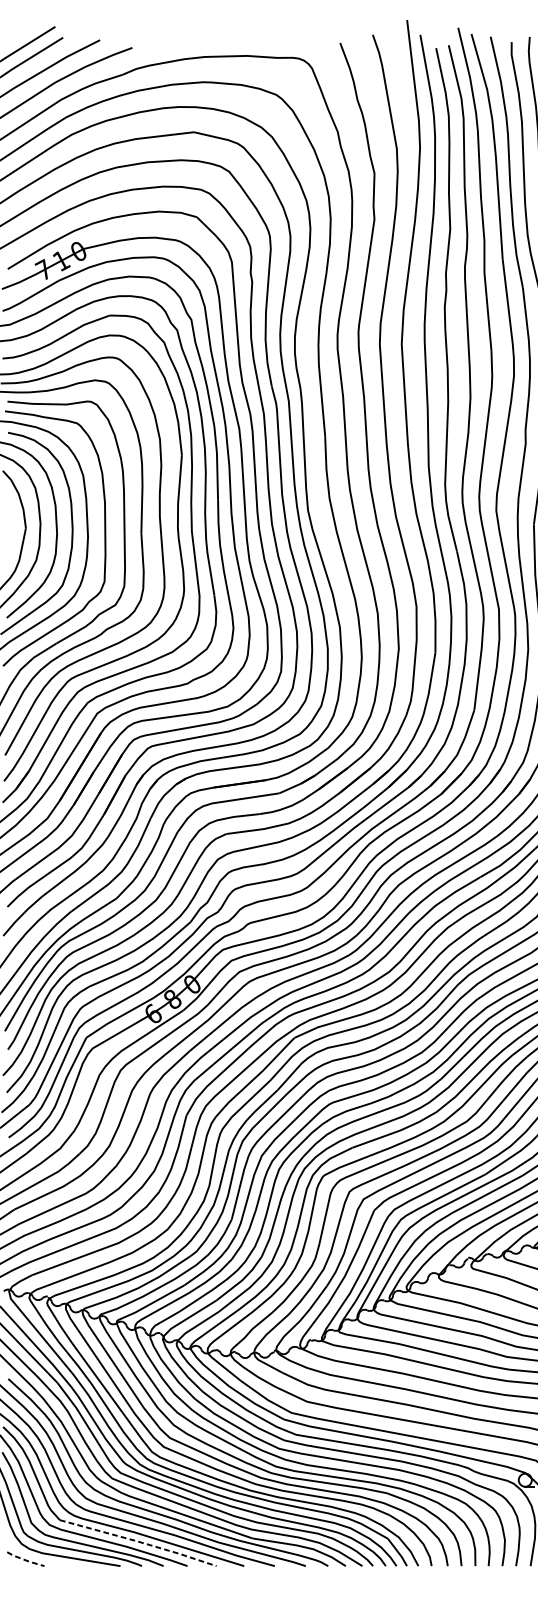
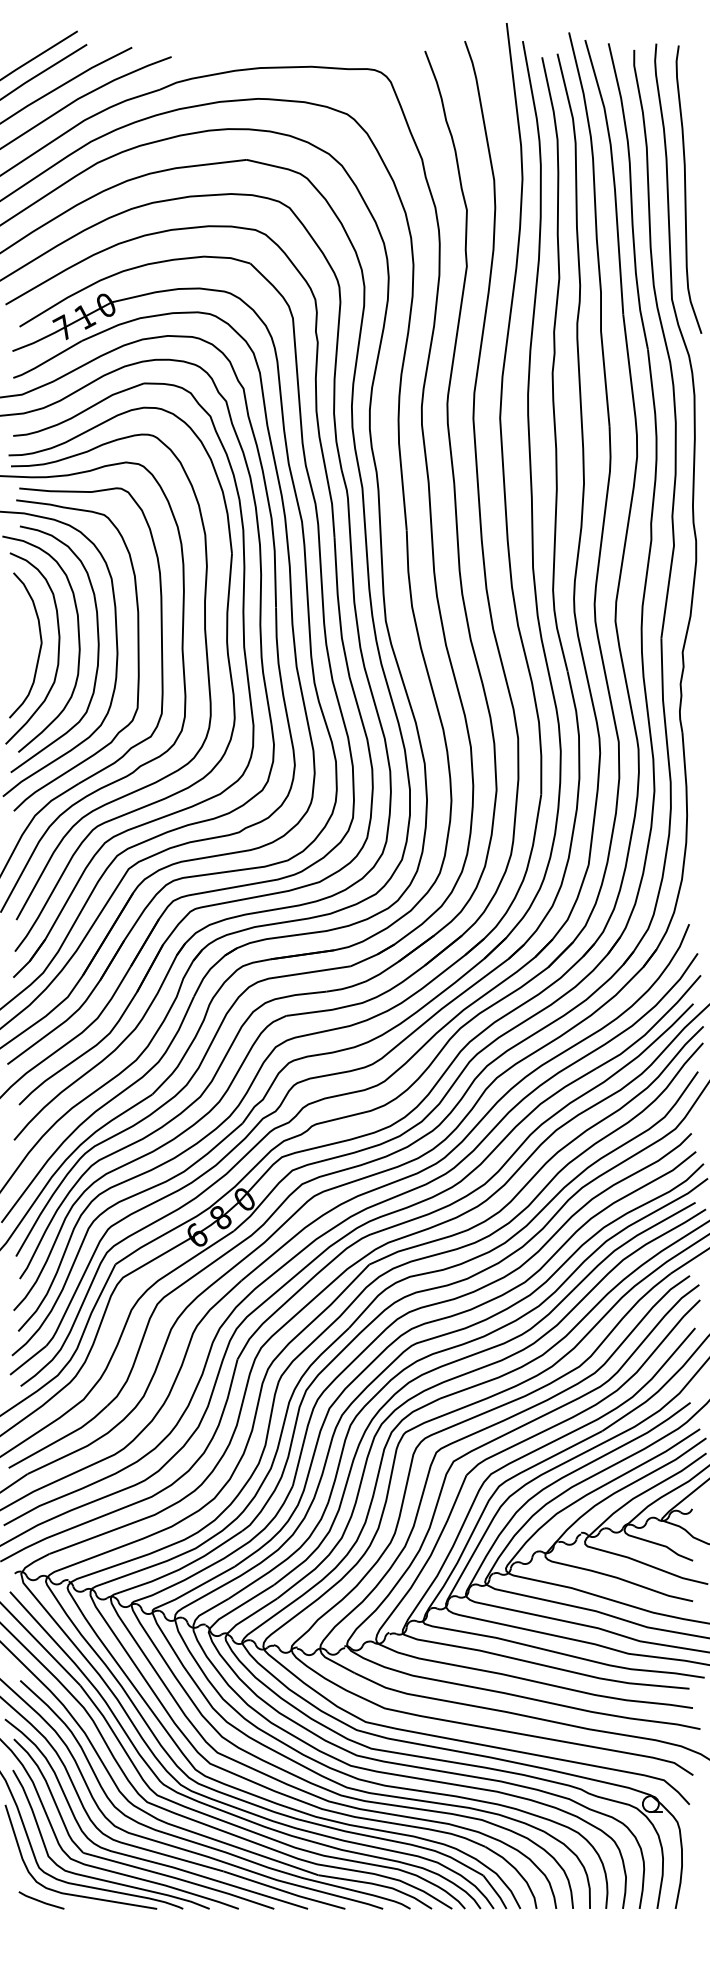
line: (138, 1542) -> (179, 1879), dashed -> solid
line: (25, 1560) -> (41, 1901), dashed -> solid

